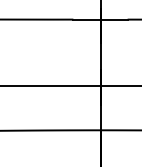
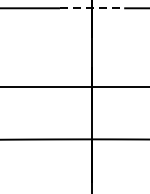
line: (100, 19) -> (92, 8), solid -> dashed

